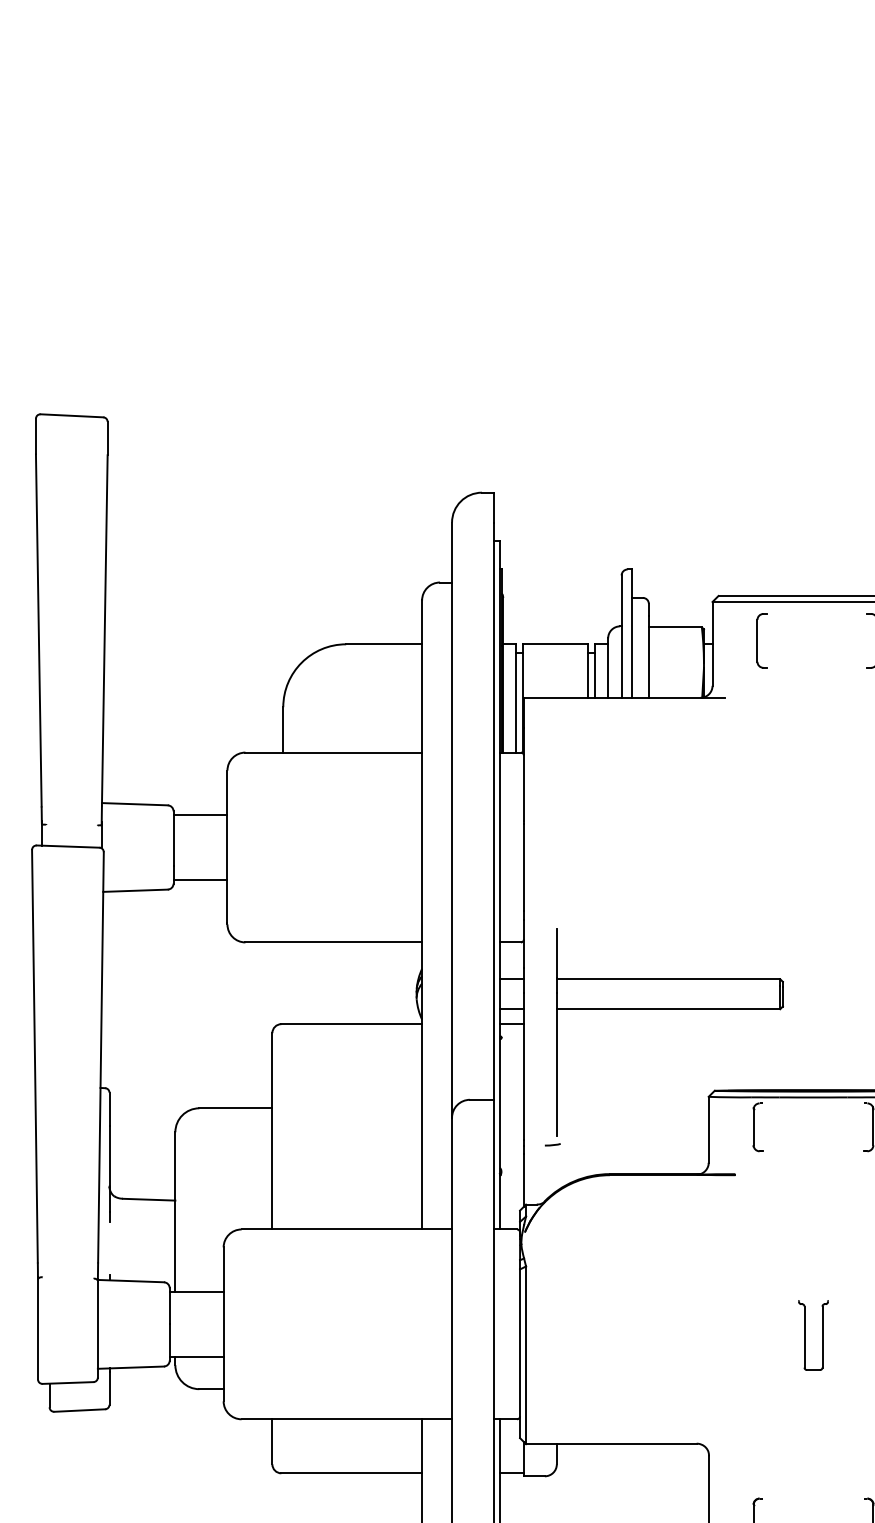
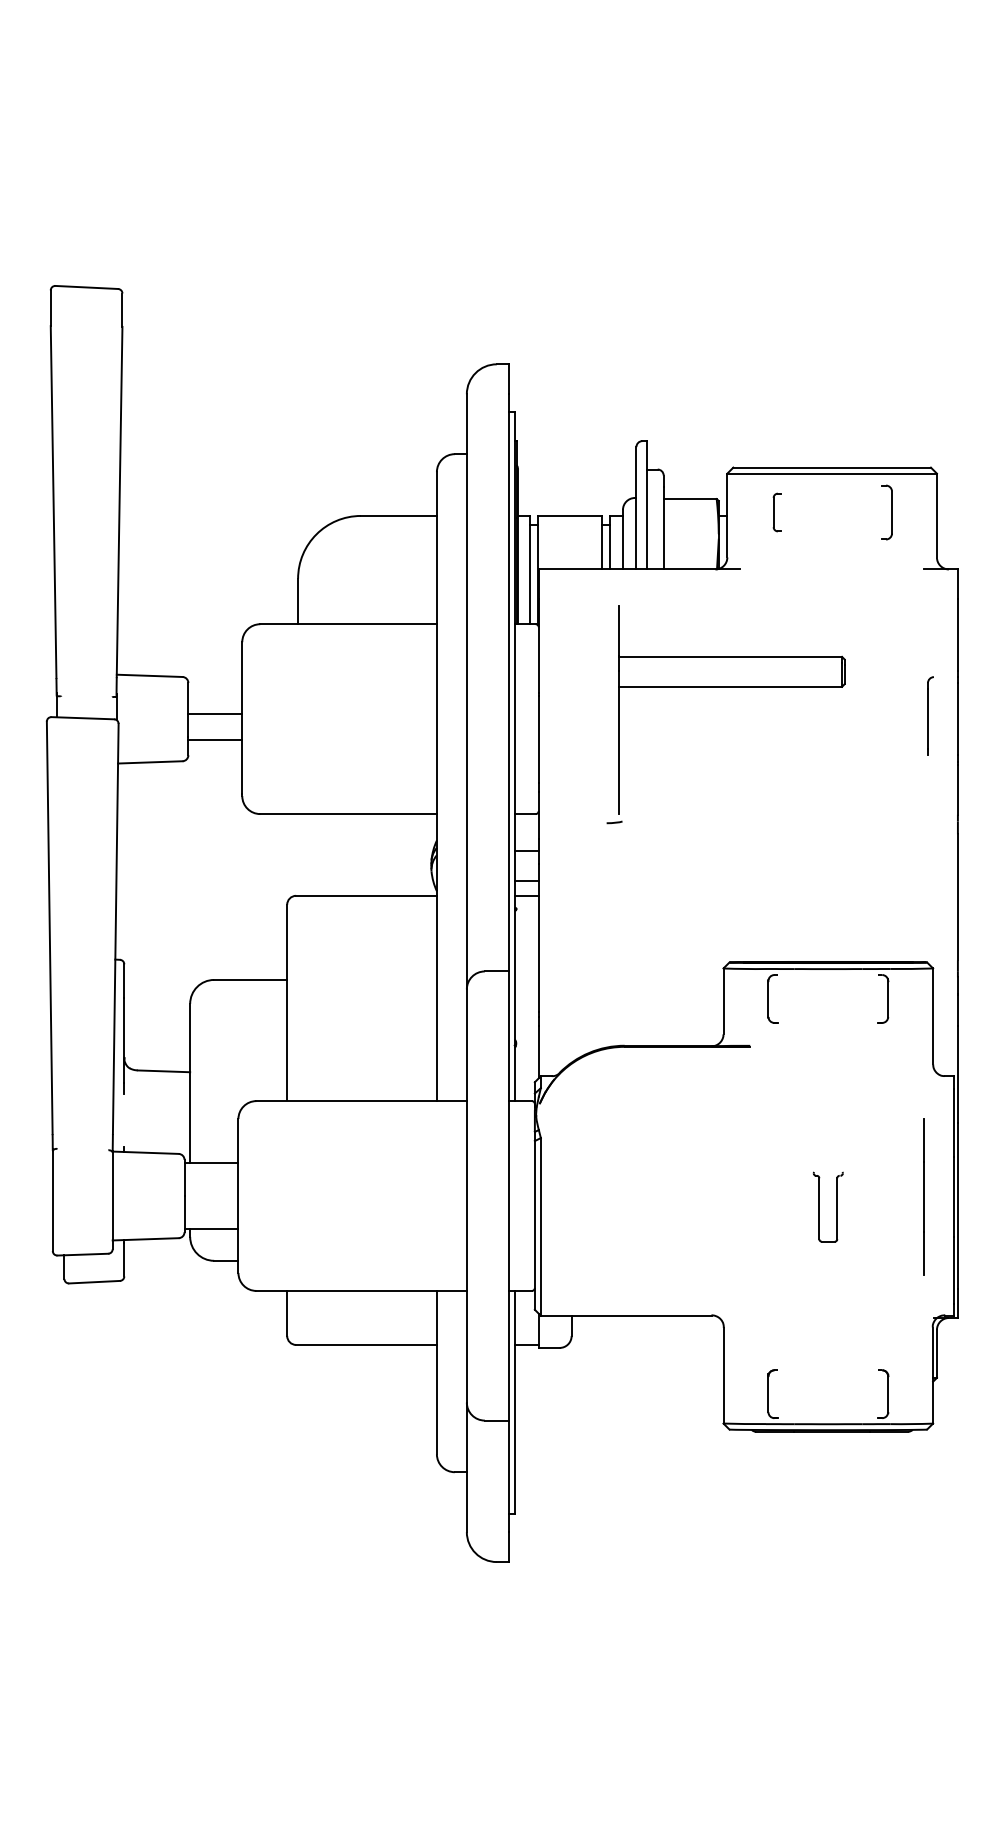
part: (761, 640) -> (776, 512), size x0.7
line: (200, 814) -> (215, 739), moved
line: (200, 879) -> (215, 713), moved
part: (663, 1009) -> (725, 687), moved

